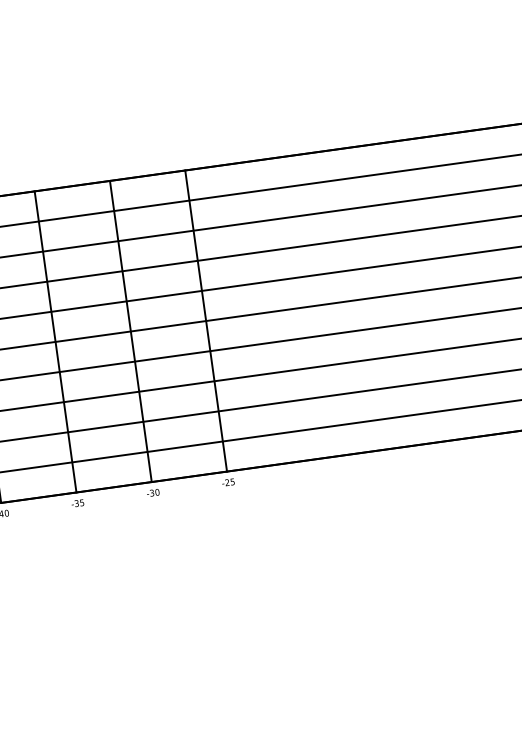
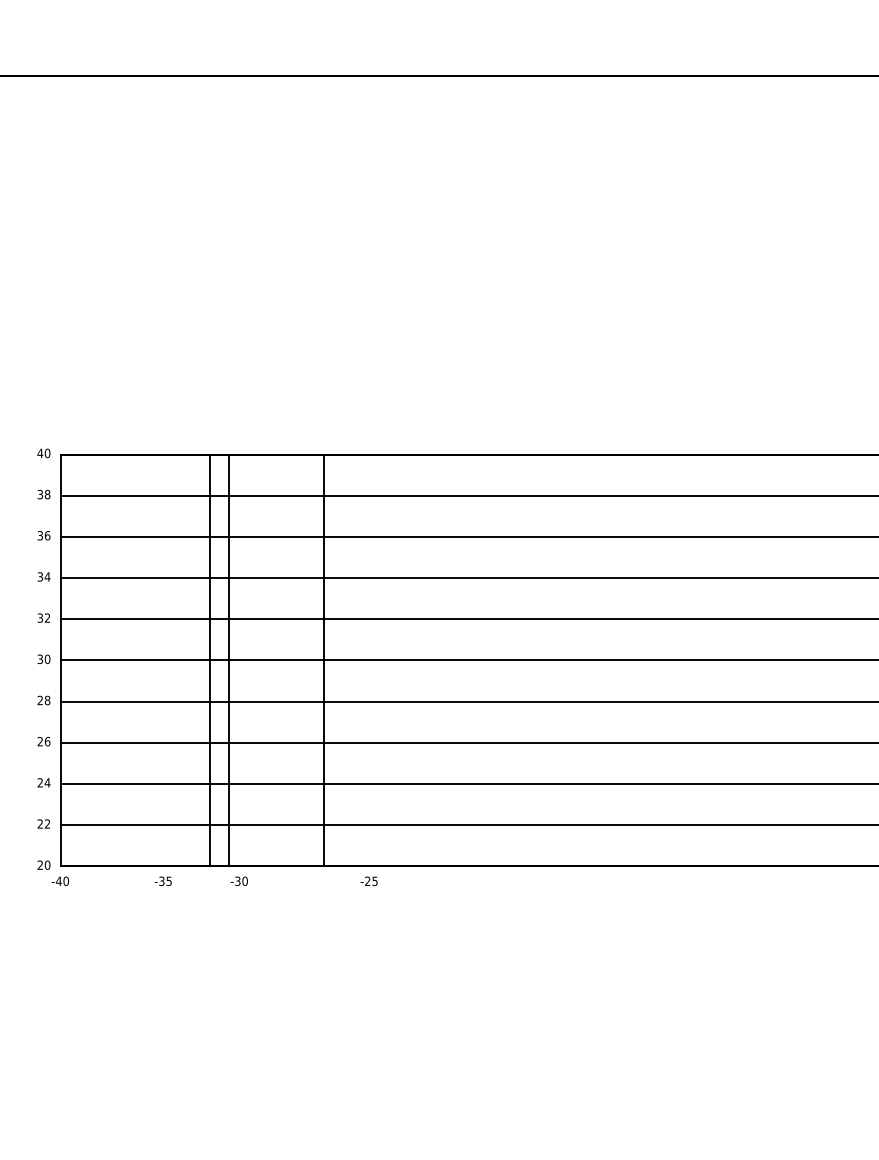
line: (206, 321) -> (324, 660), moved
line: (130, 331) -> (229, 660), moved
line: (55, 341) -> (209, 660), moved
text: (152, 492) -> (238, 880), moved

